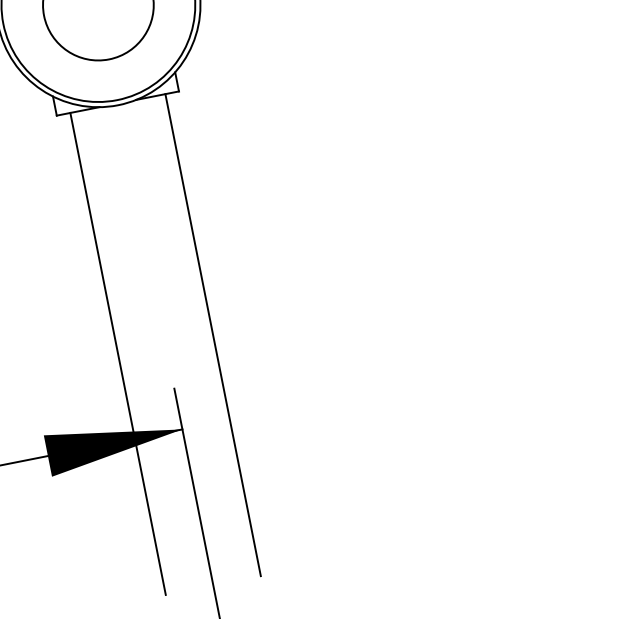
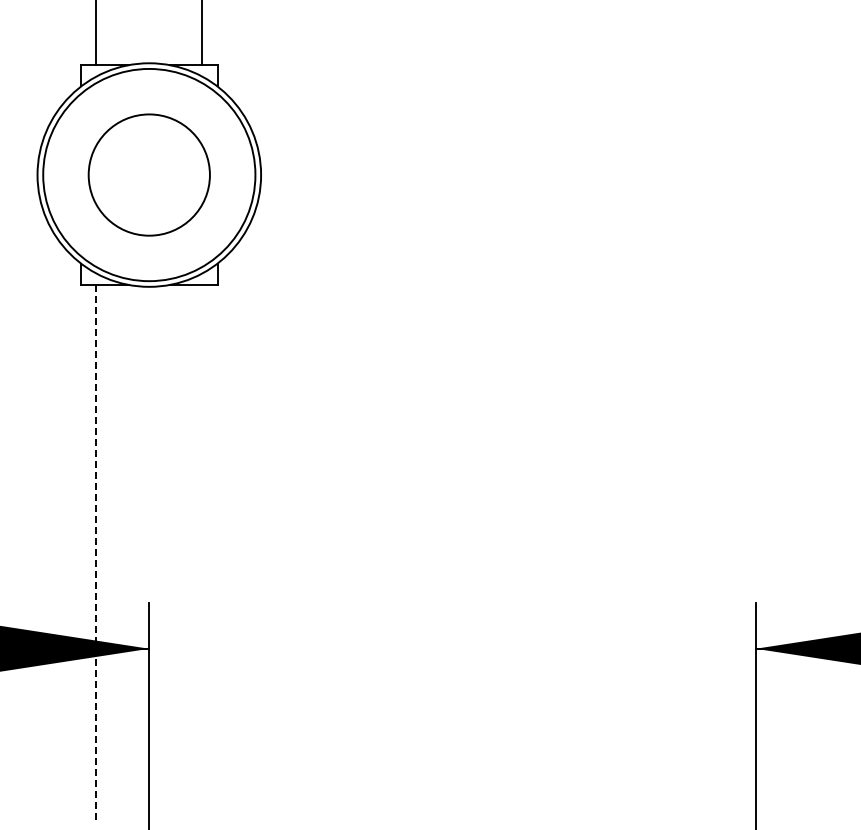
line: (213, 334) -> (202, 553), removed
line: (118, 354) -> (96, 554), solid -> dashed

